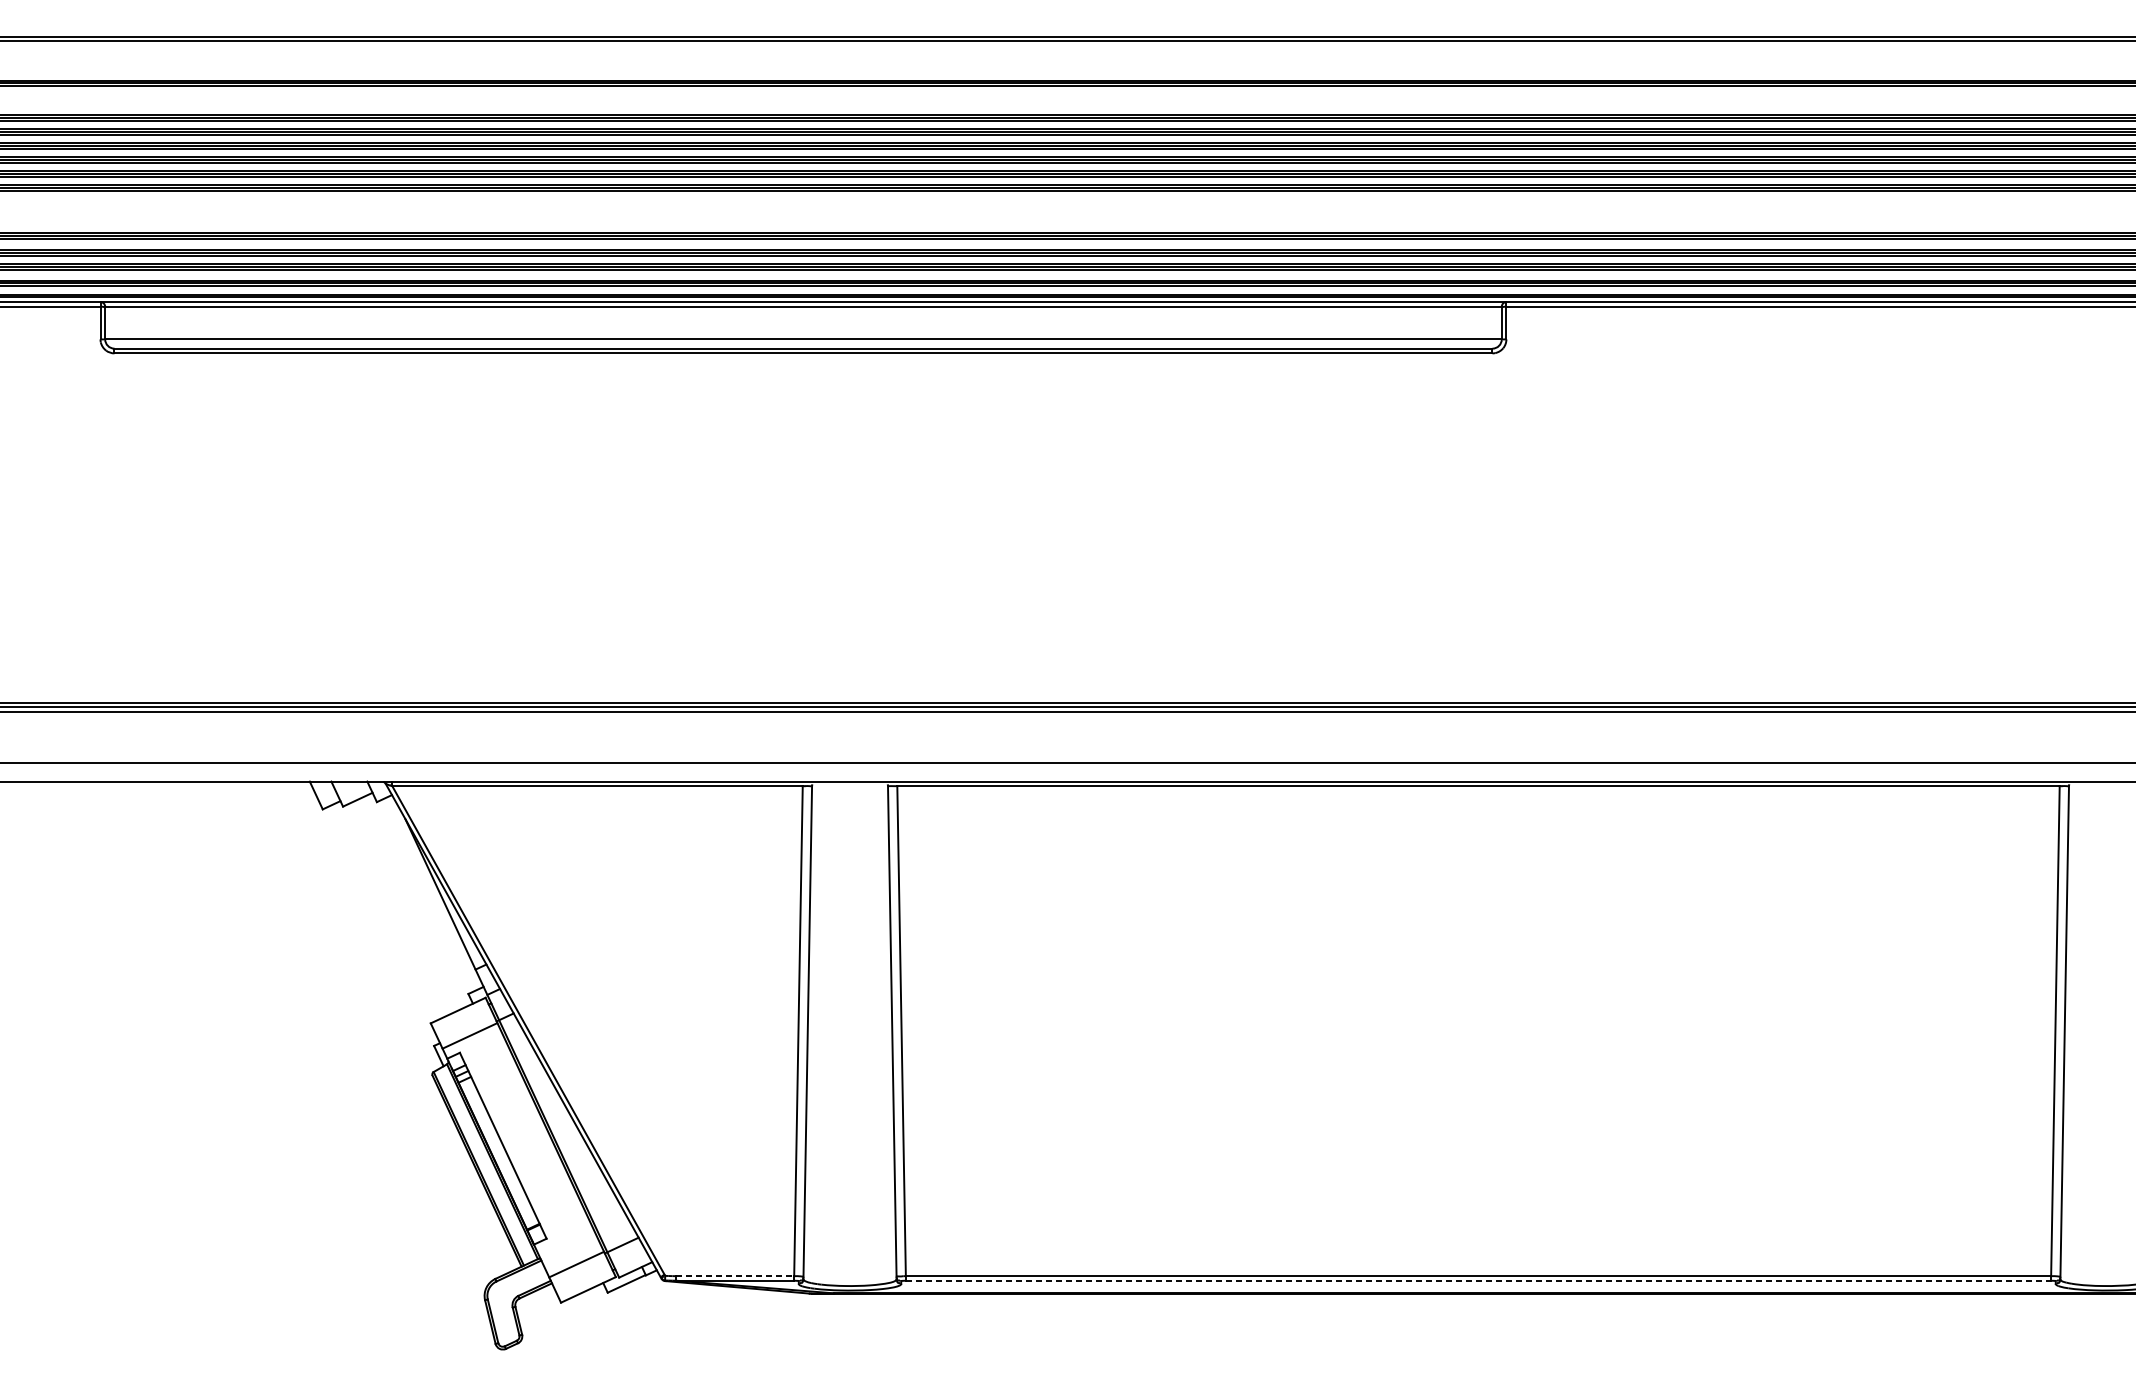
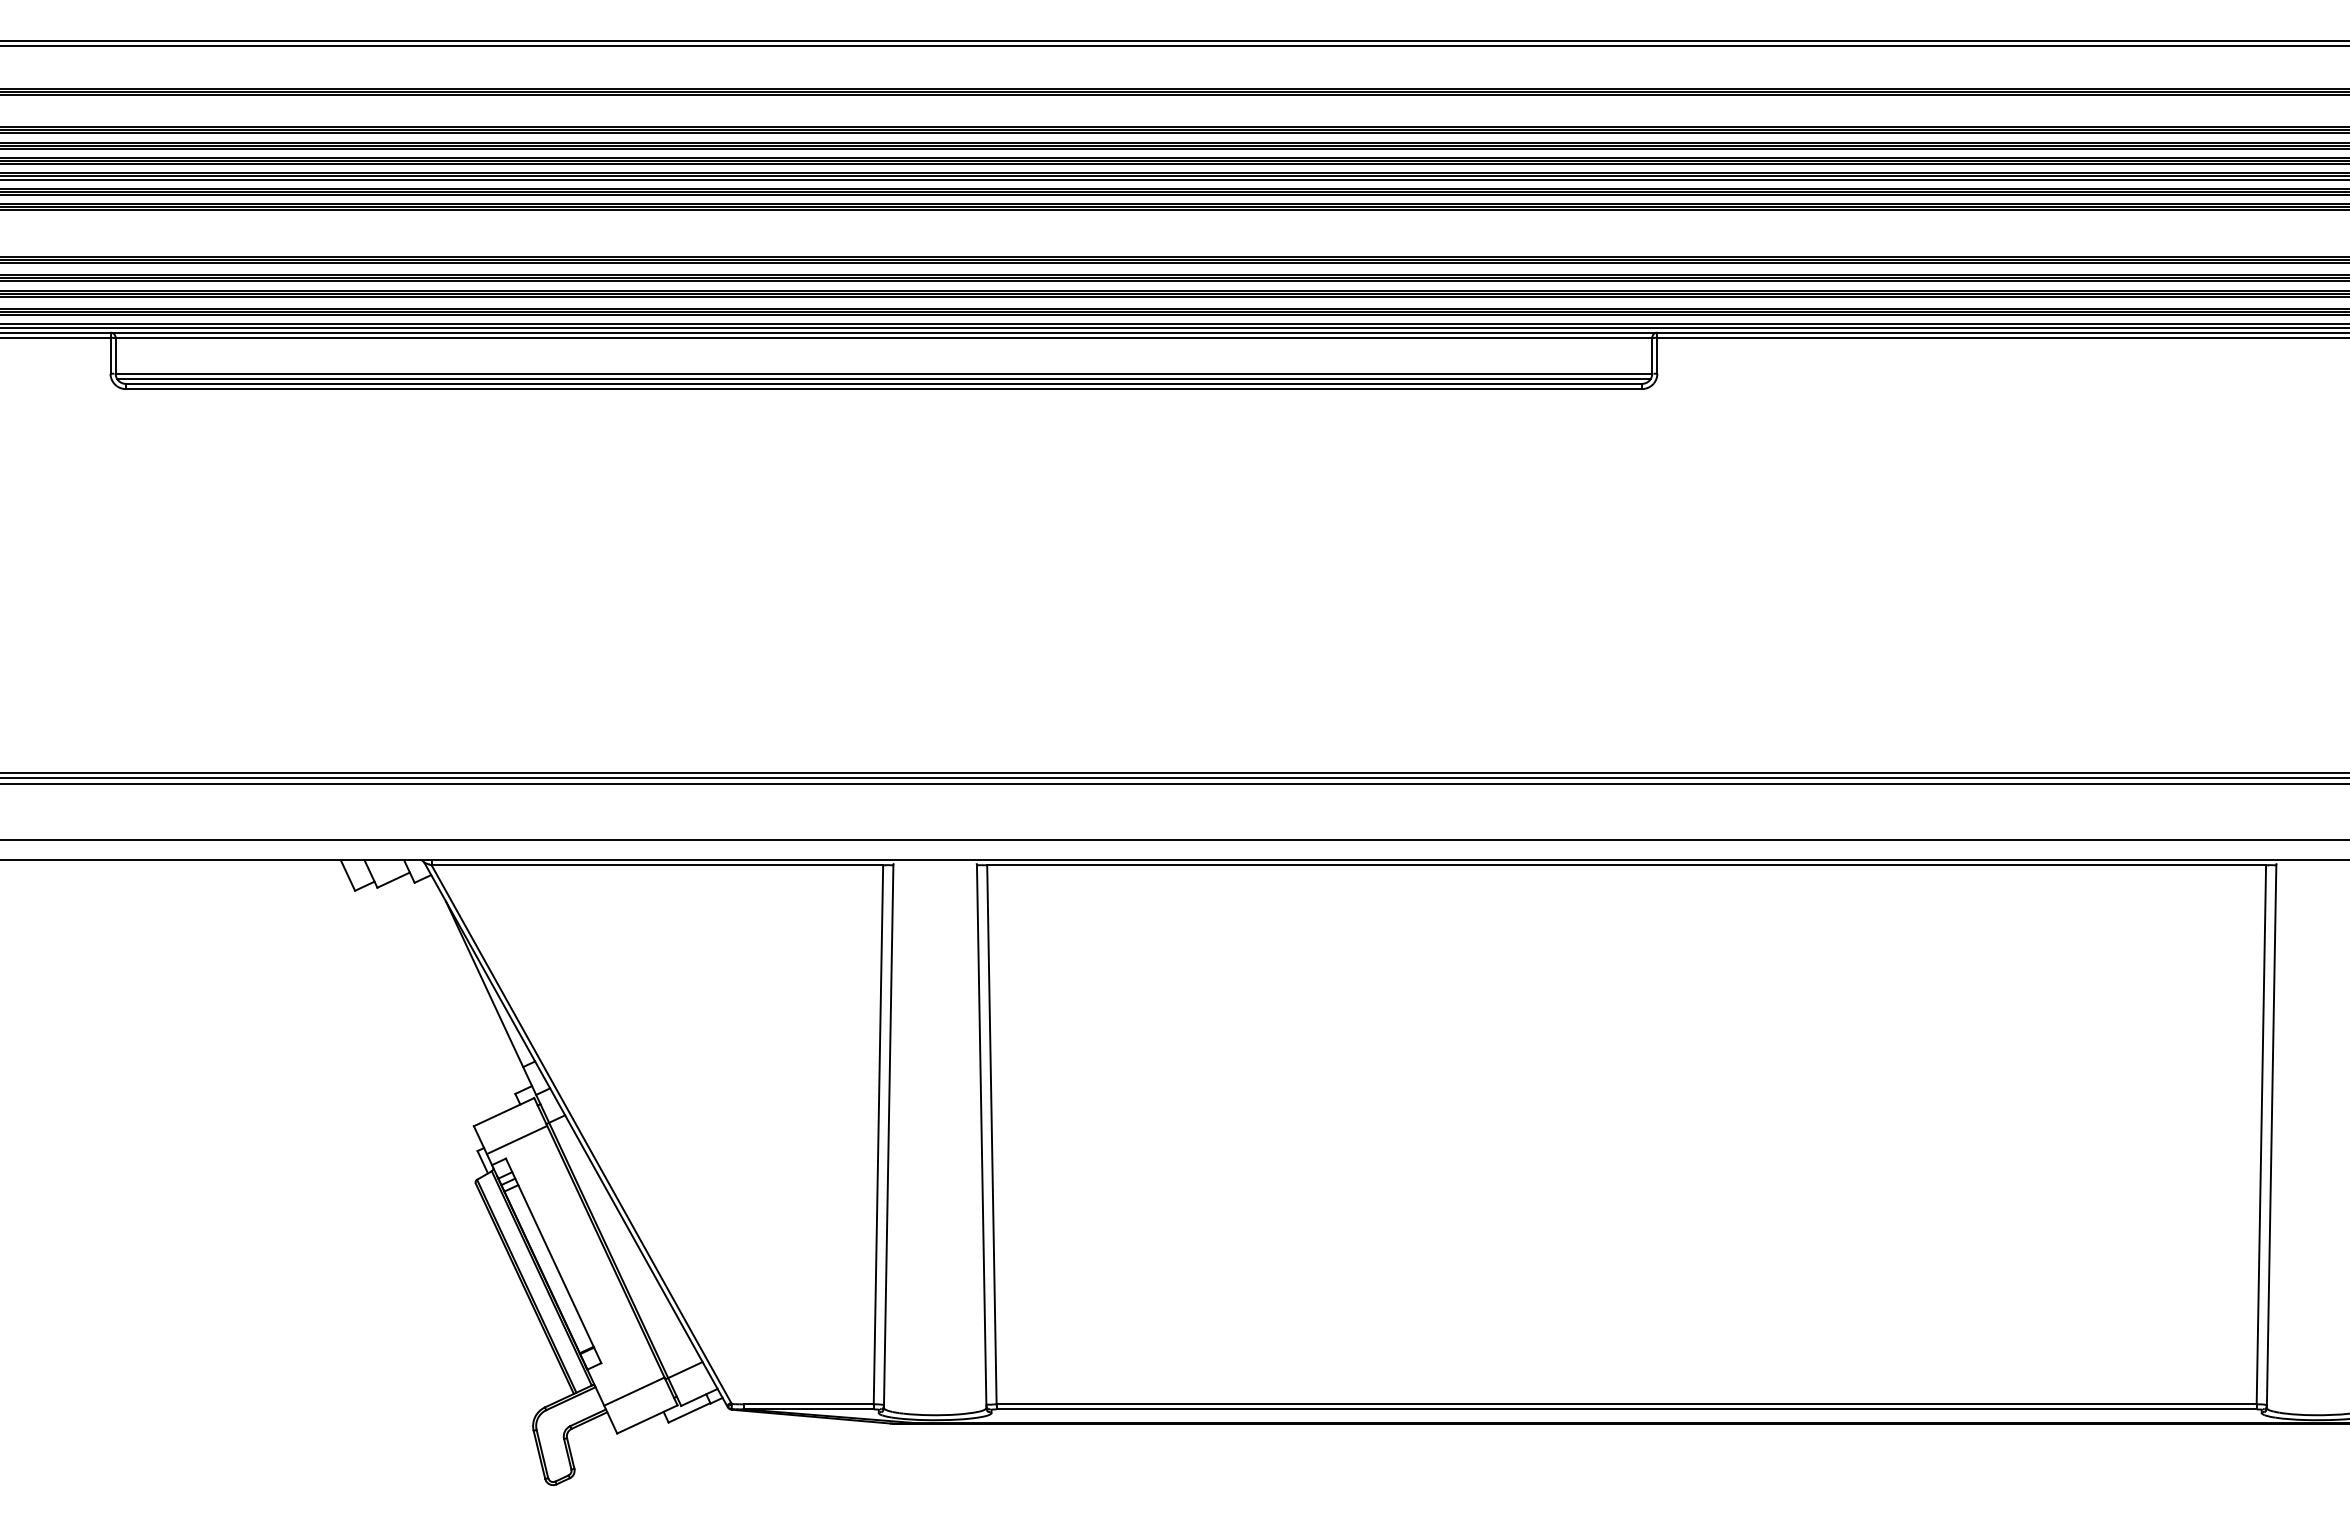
line: (803, 343) -> (883, 378), added
line: (735, 1276) -> (809, 1404), dashed -> solid
line: (1479, 1280) -> (1627, 1409), dashed -> solid

